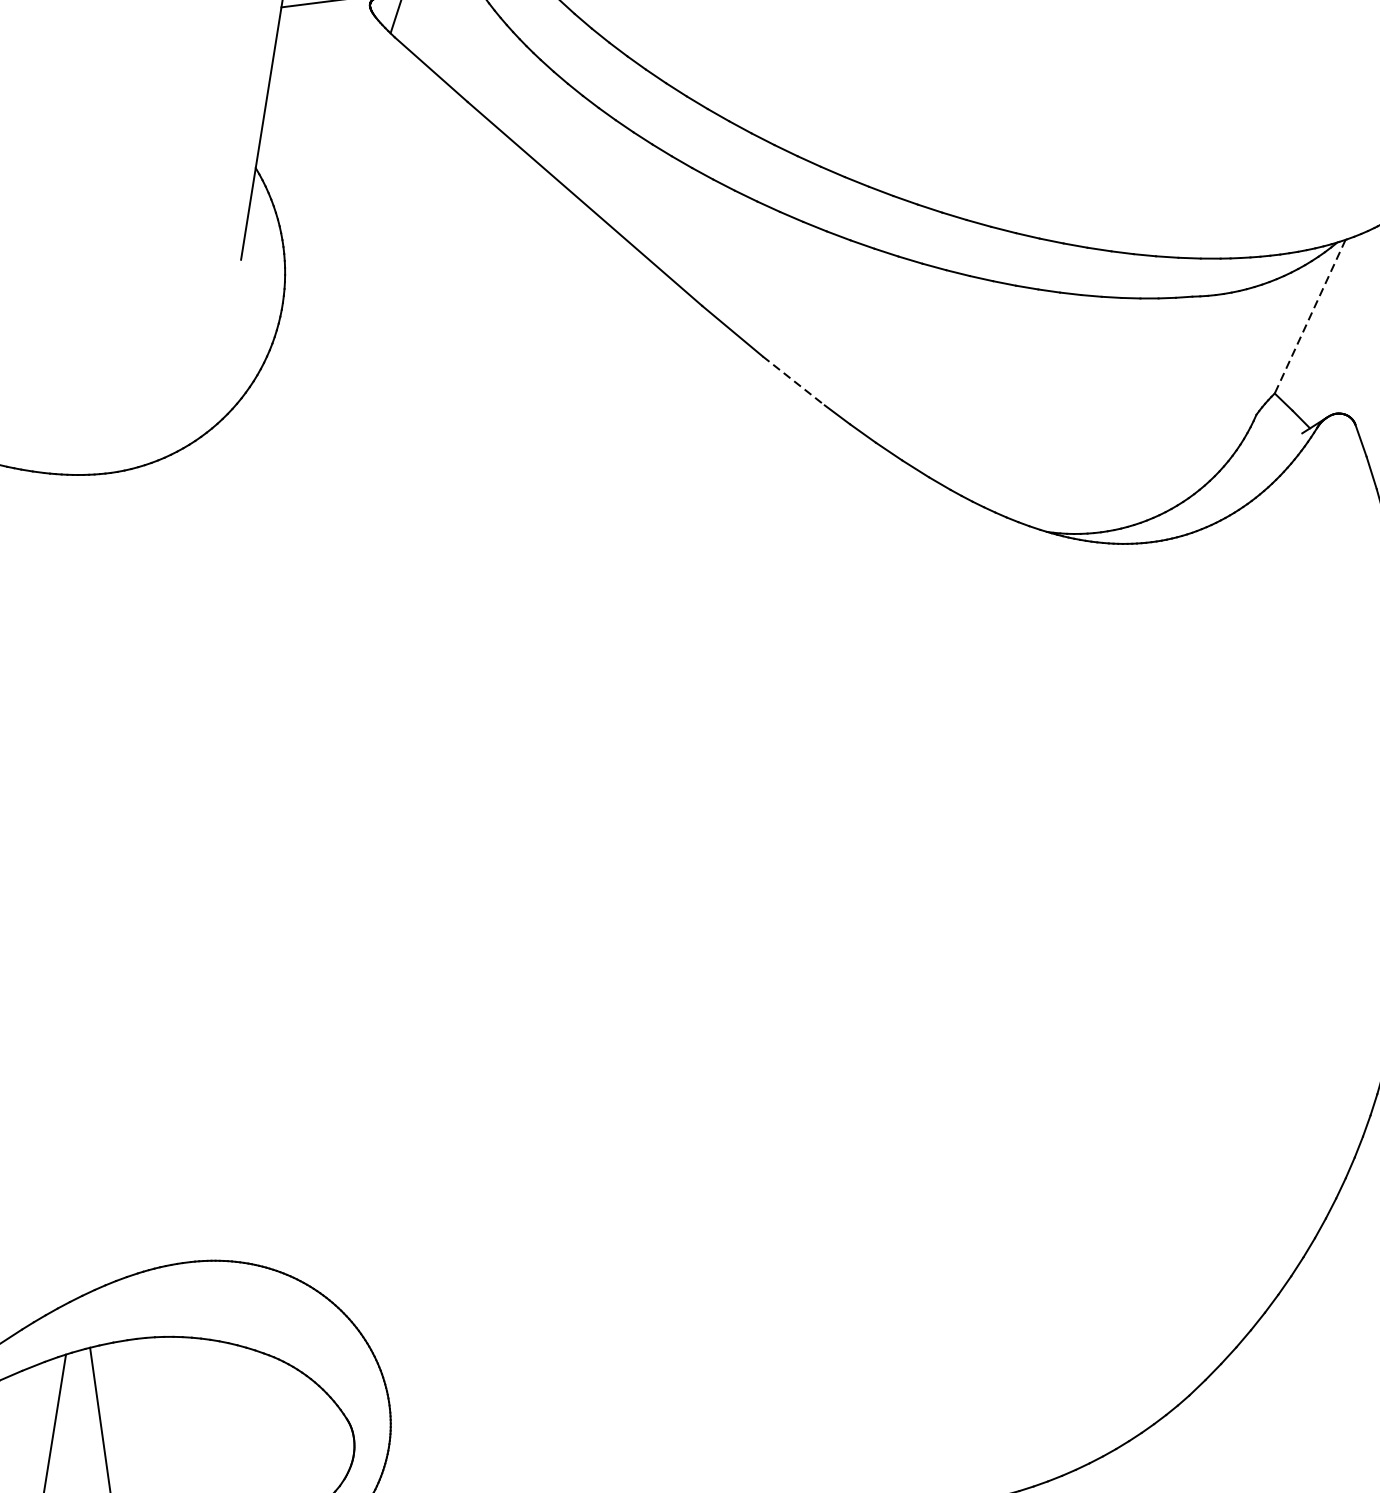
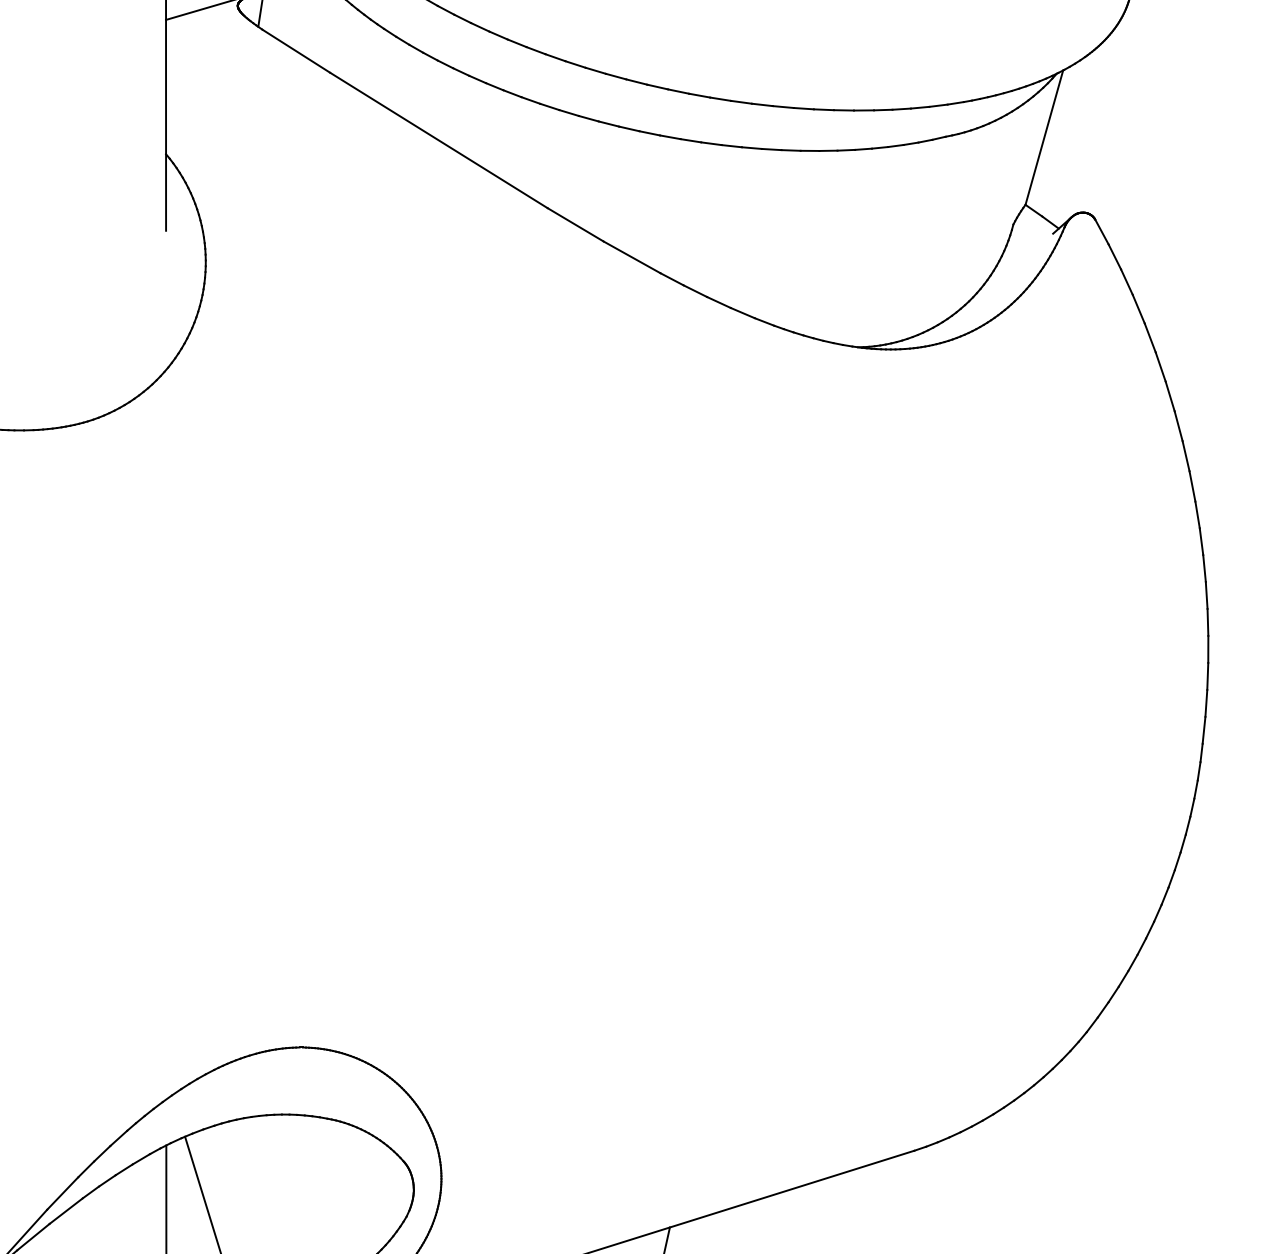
line: (1310, 316) -> (1044, 137), dashed -> solid
line: (794, 381) -> (632, 257), dashed -> solid

